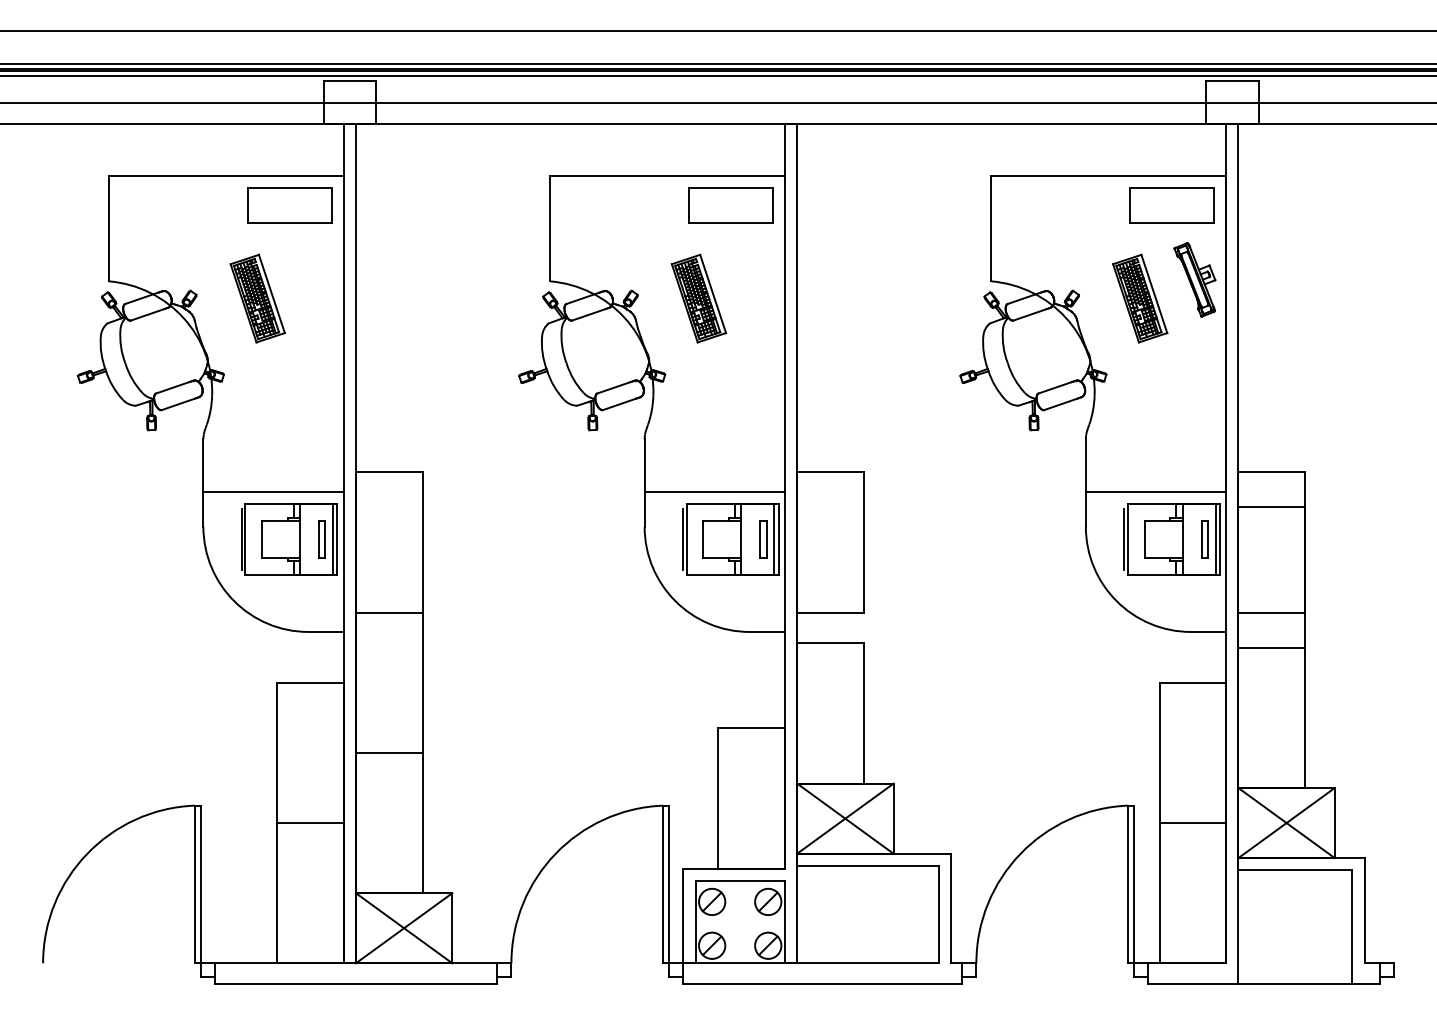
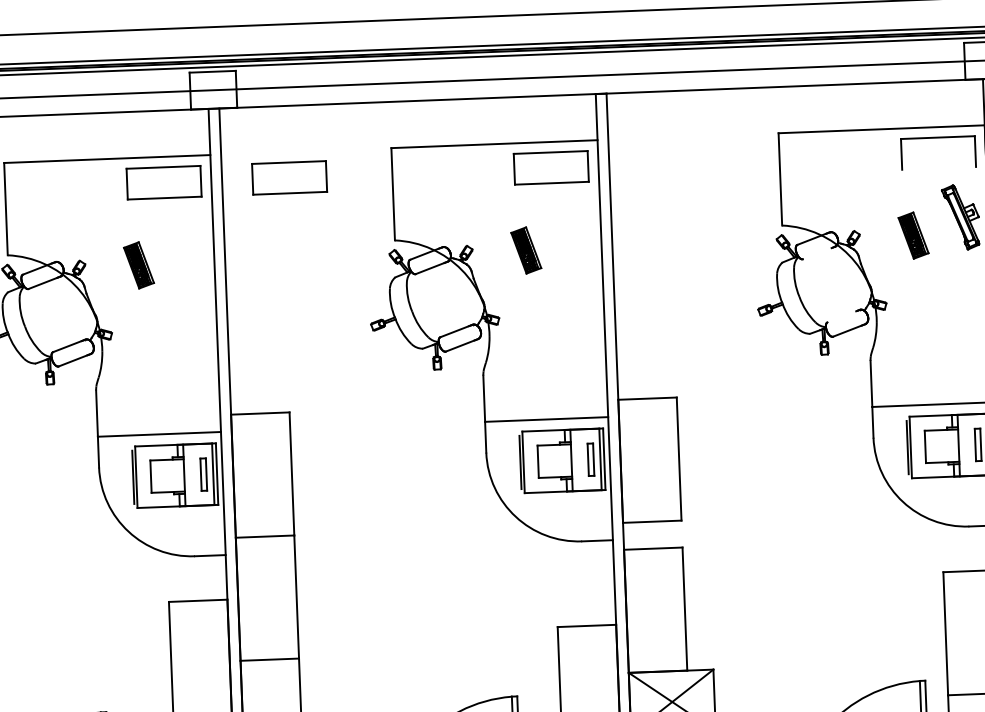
part: (432, 205) -> (289, 177), added
line: (1172, 223) -> (939, 168), removed
part: (257, 298) -> (138, 265), size x0.6
part: (698, 298) -> (525, 250), size x0.6
part: (1140, 298) -> (913, 235), size x0.6
line: (1029, 314) -> (816, 253), removed
line: (1054, 387) -> (841, 316), removed

